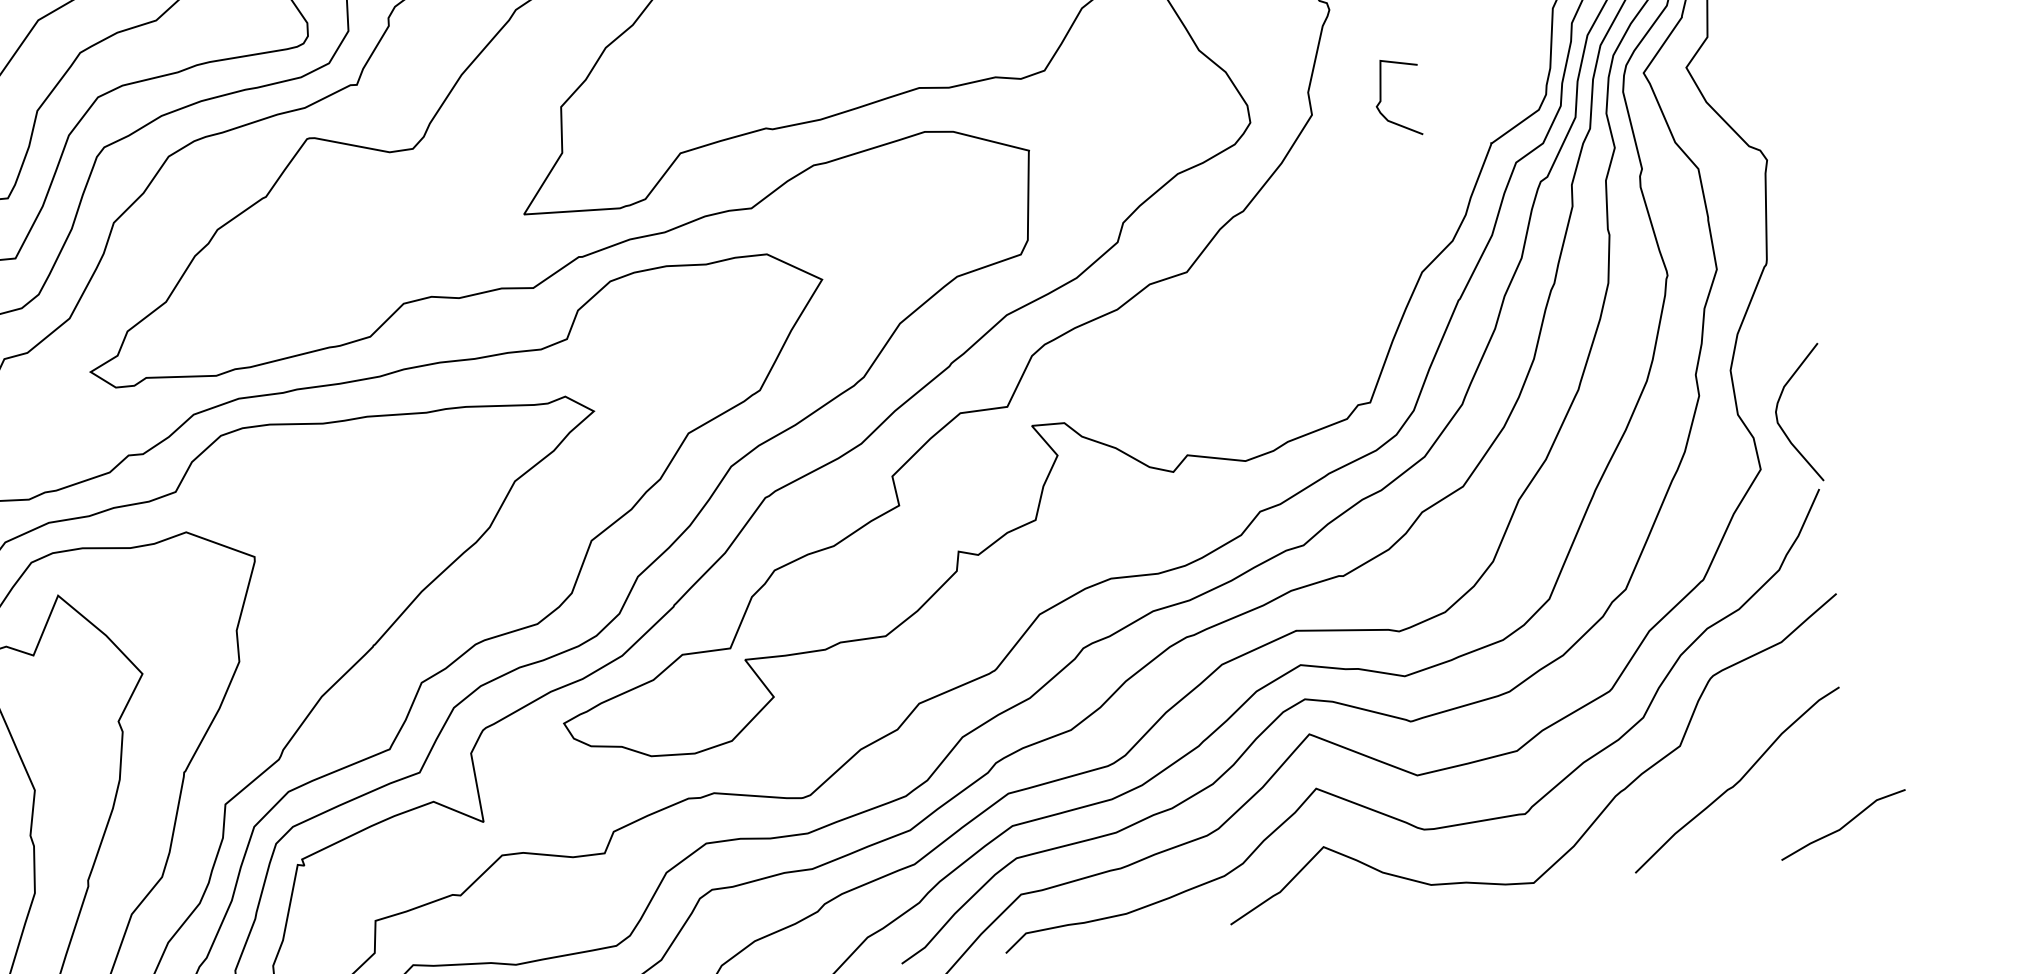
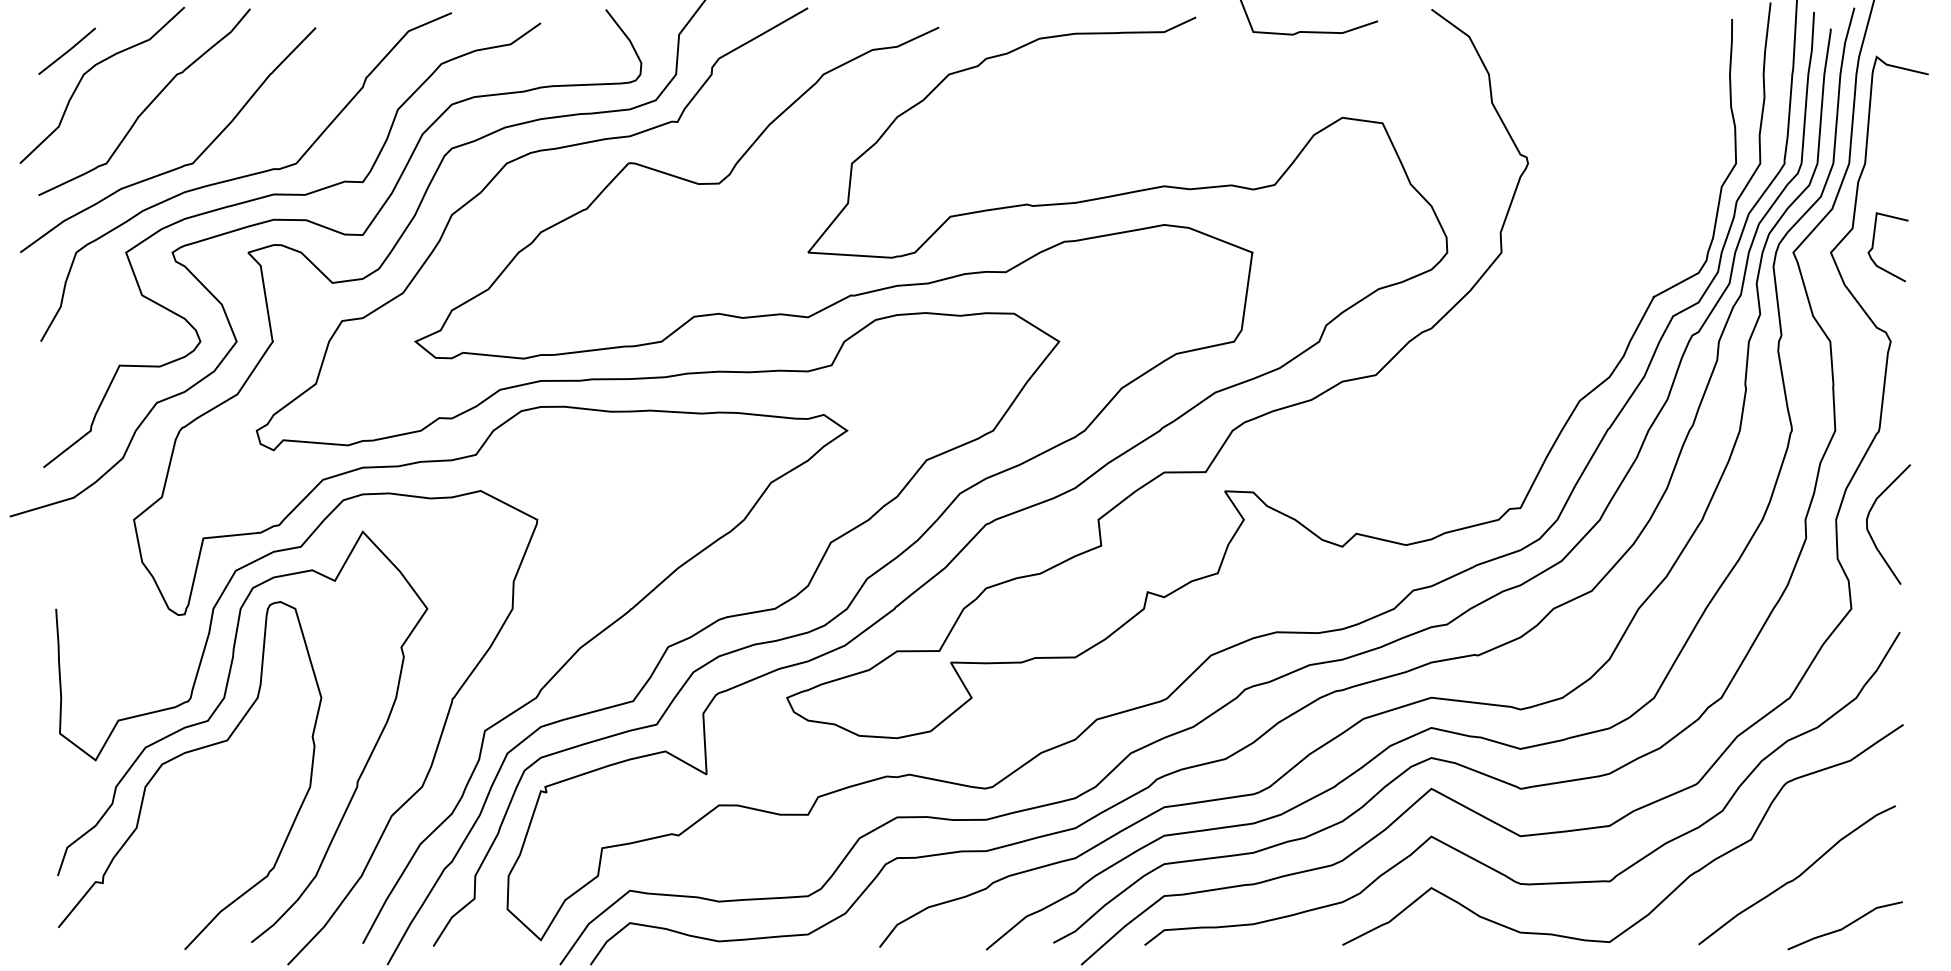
curve: (1381, 100) -> (1873, 247), moved
curve: (1782, 427) -> (1870, 533), moved
line: (1843, 824) -> (1845, 925), moved

